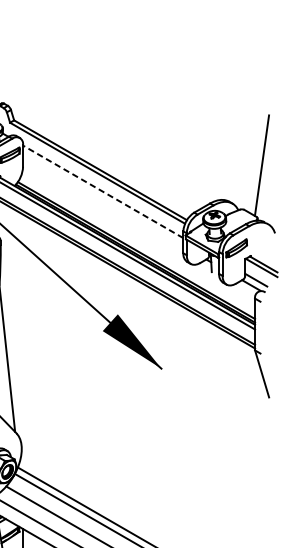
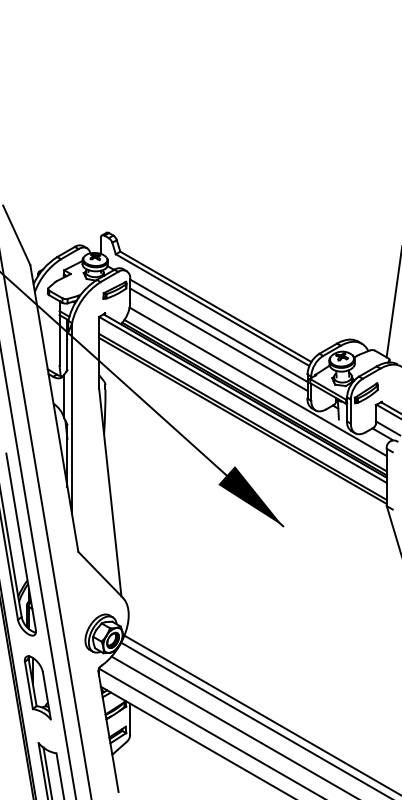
line: (102, 191) -> (218, 330), dashed -> solid
line: (102, 199) -> (218, 339), added
line: (138, 237) -> (257, 381), added

